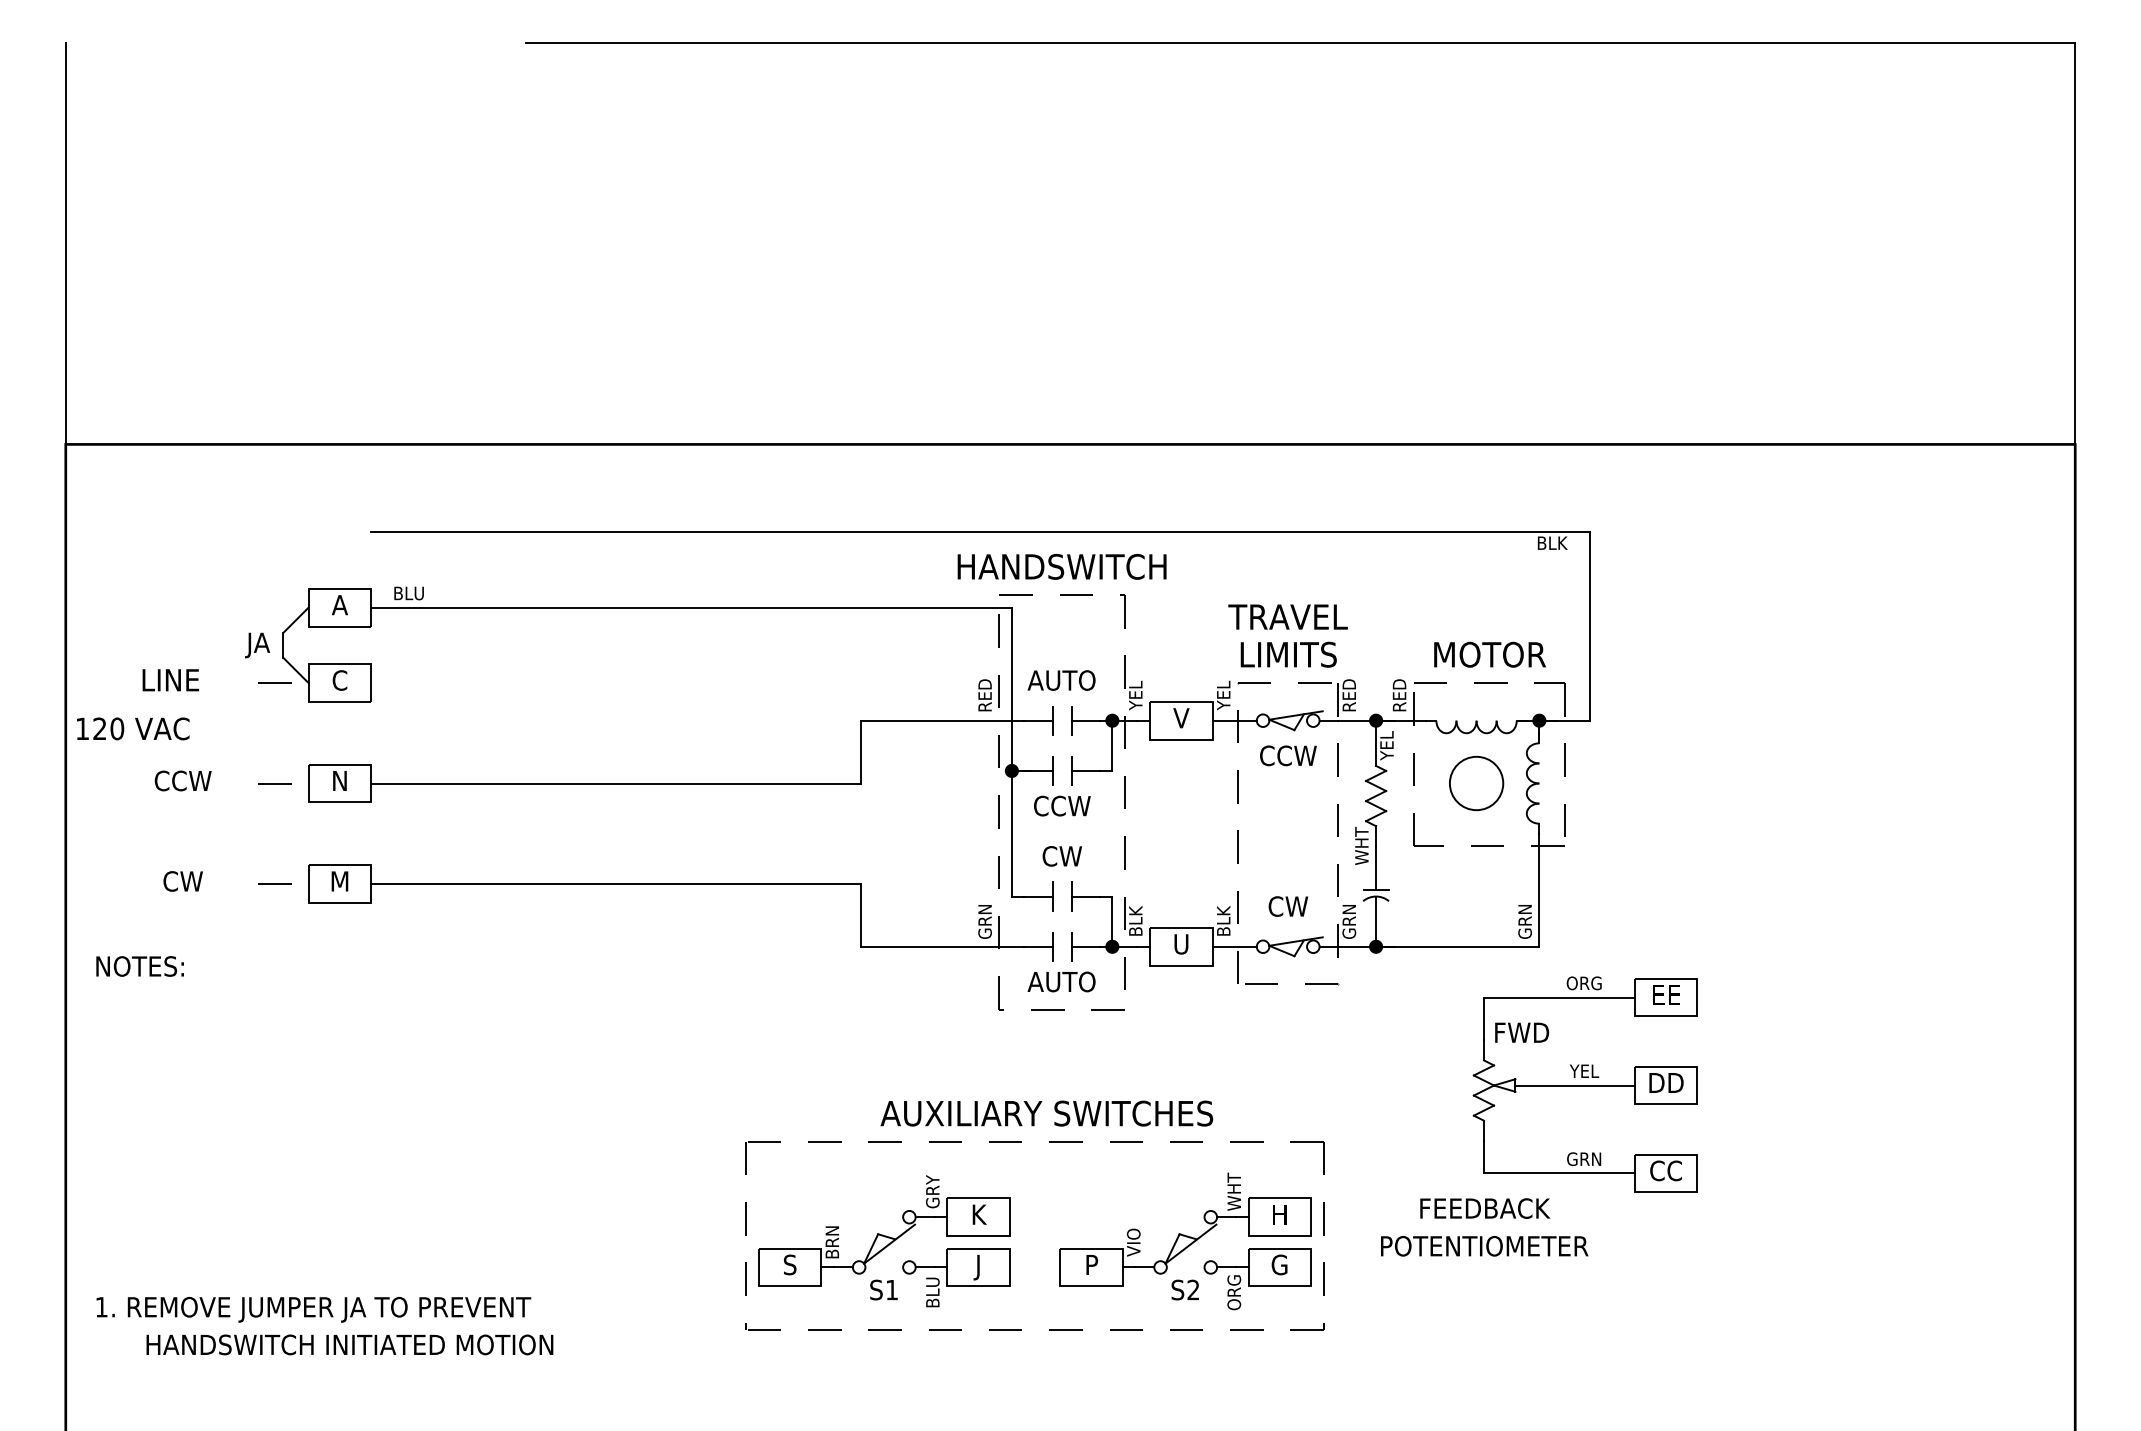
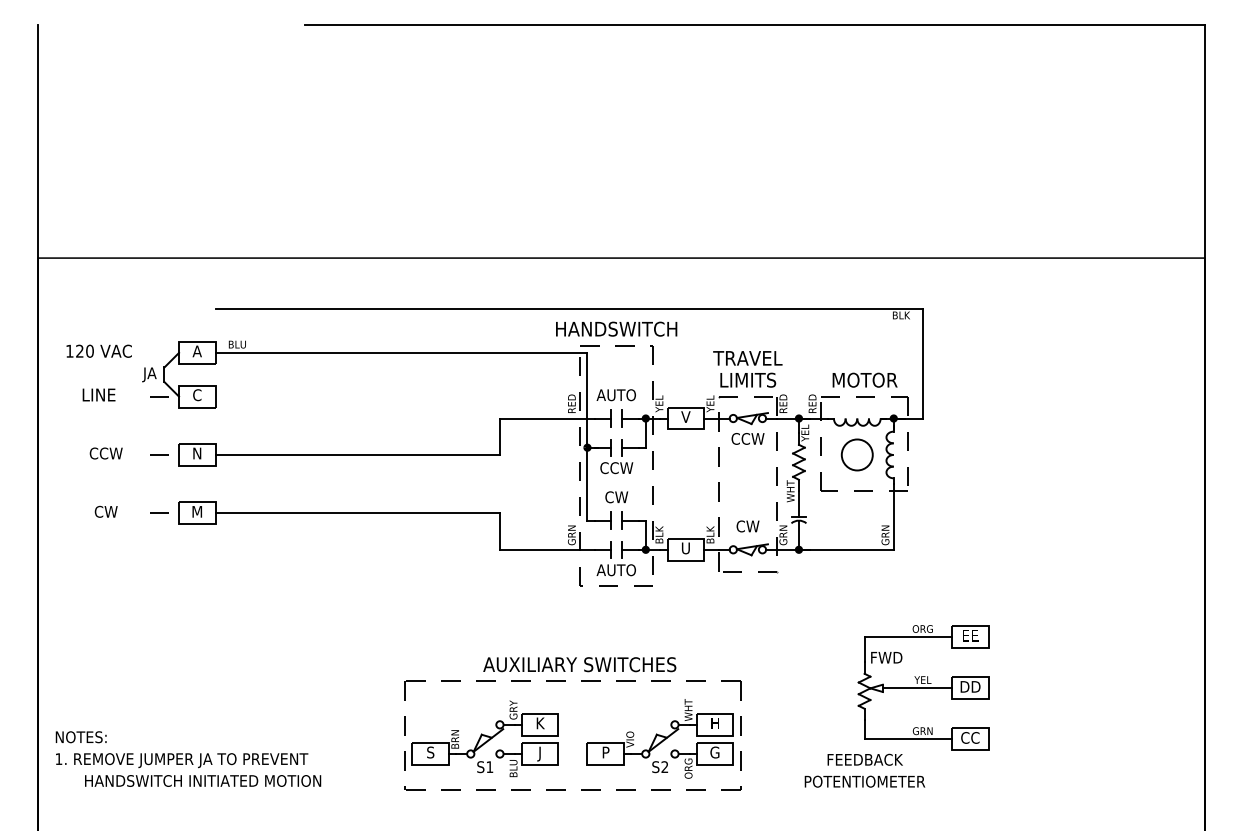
text: (131, 727) -> (98, 350), moved
text: (138, 966) -> (80, 737), moved
part: (1538, 1085) -> (896, 688), moved
part: (1010, 1214) -> (558, 723), moved

